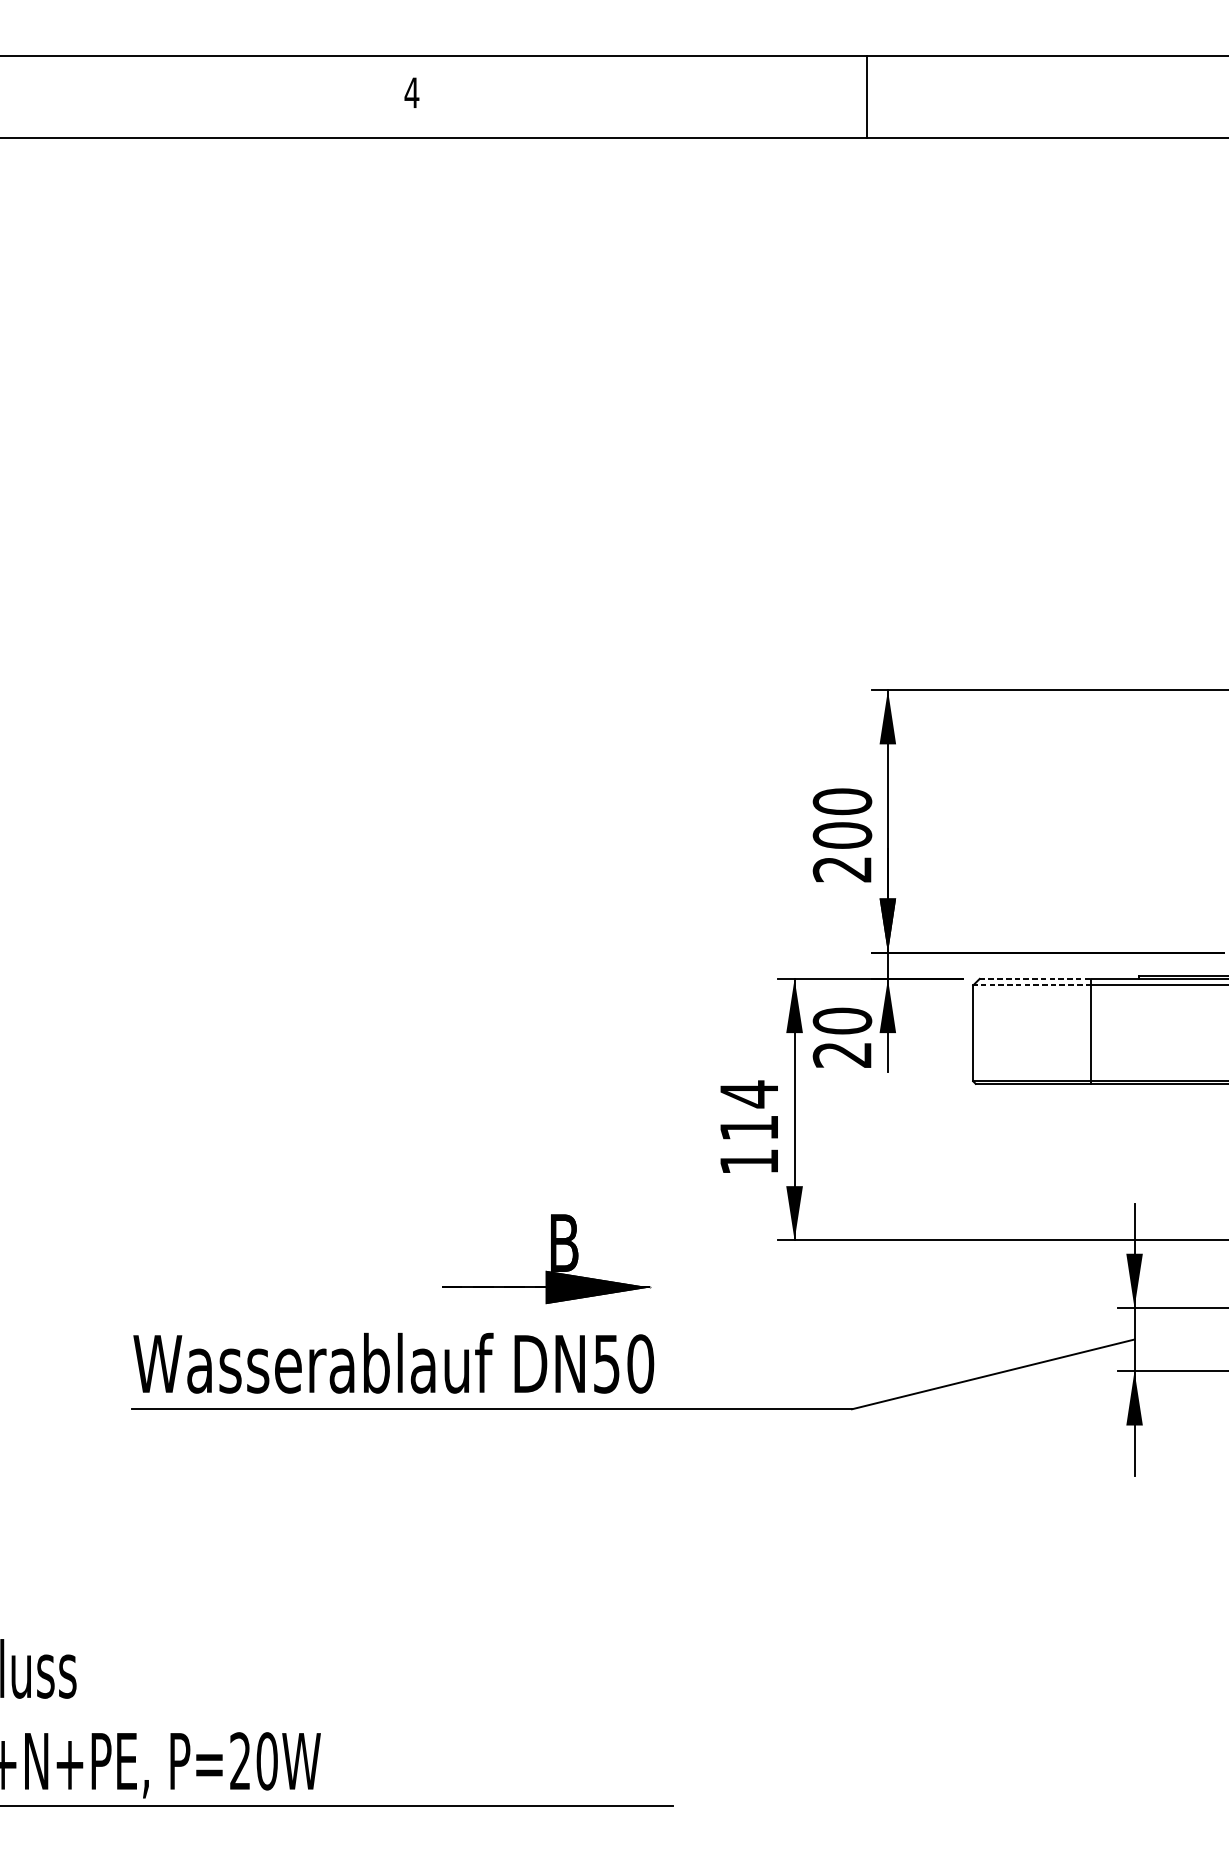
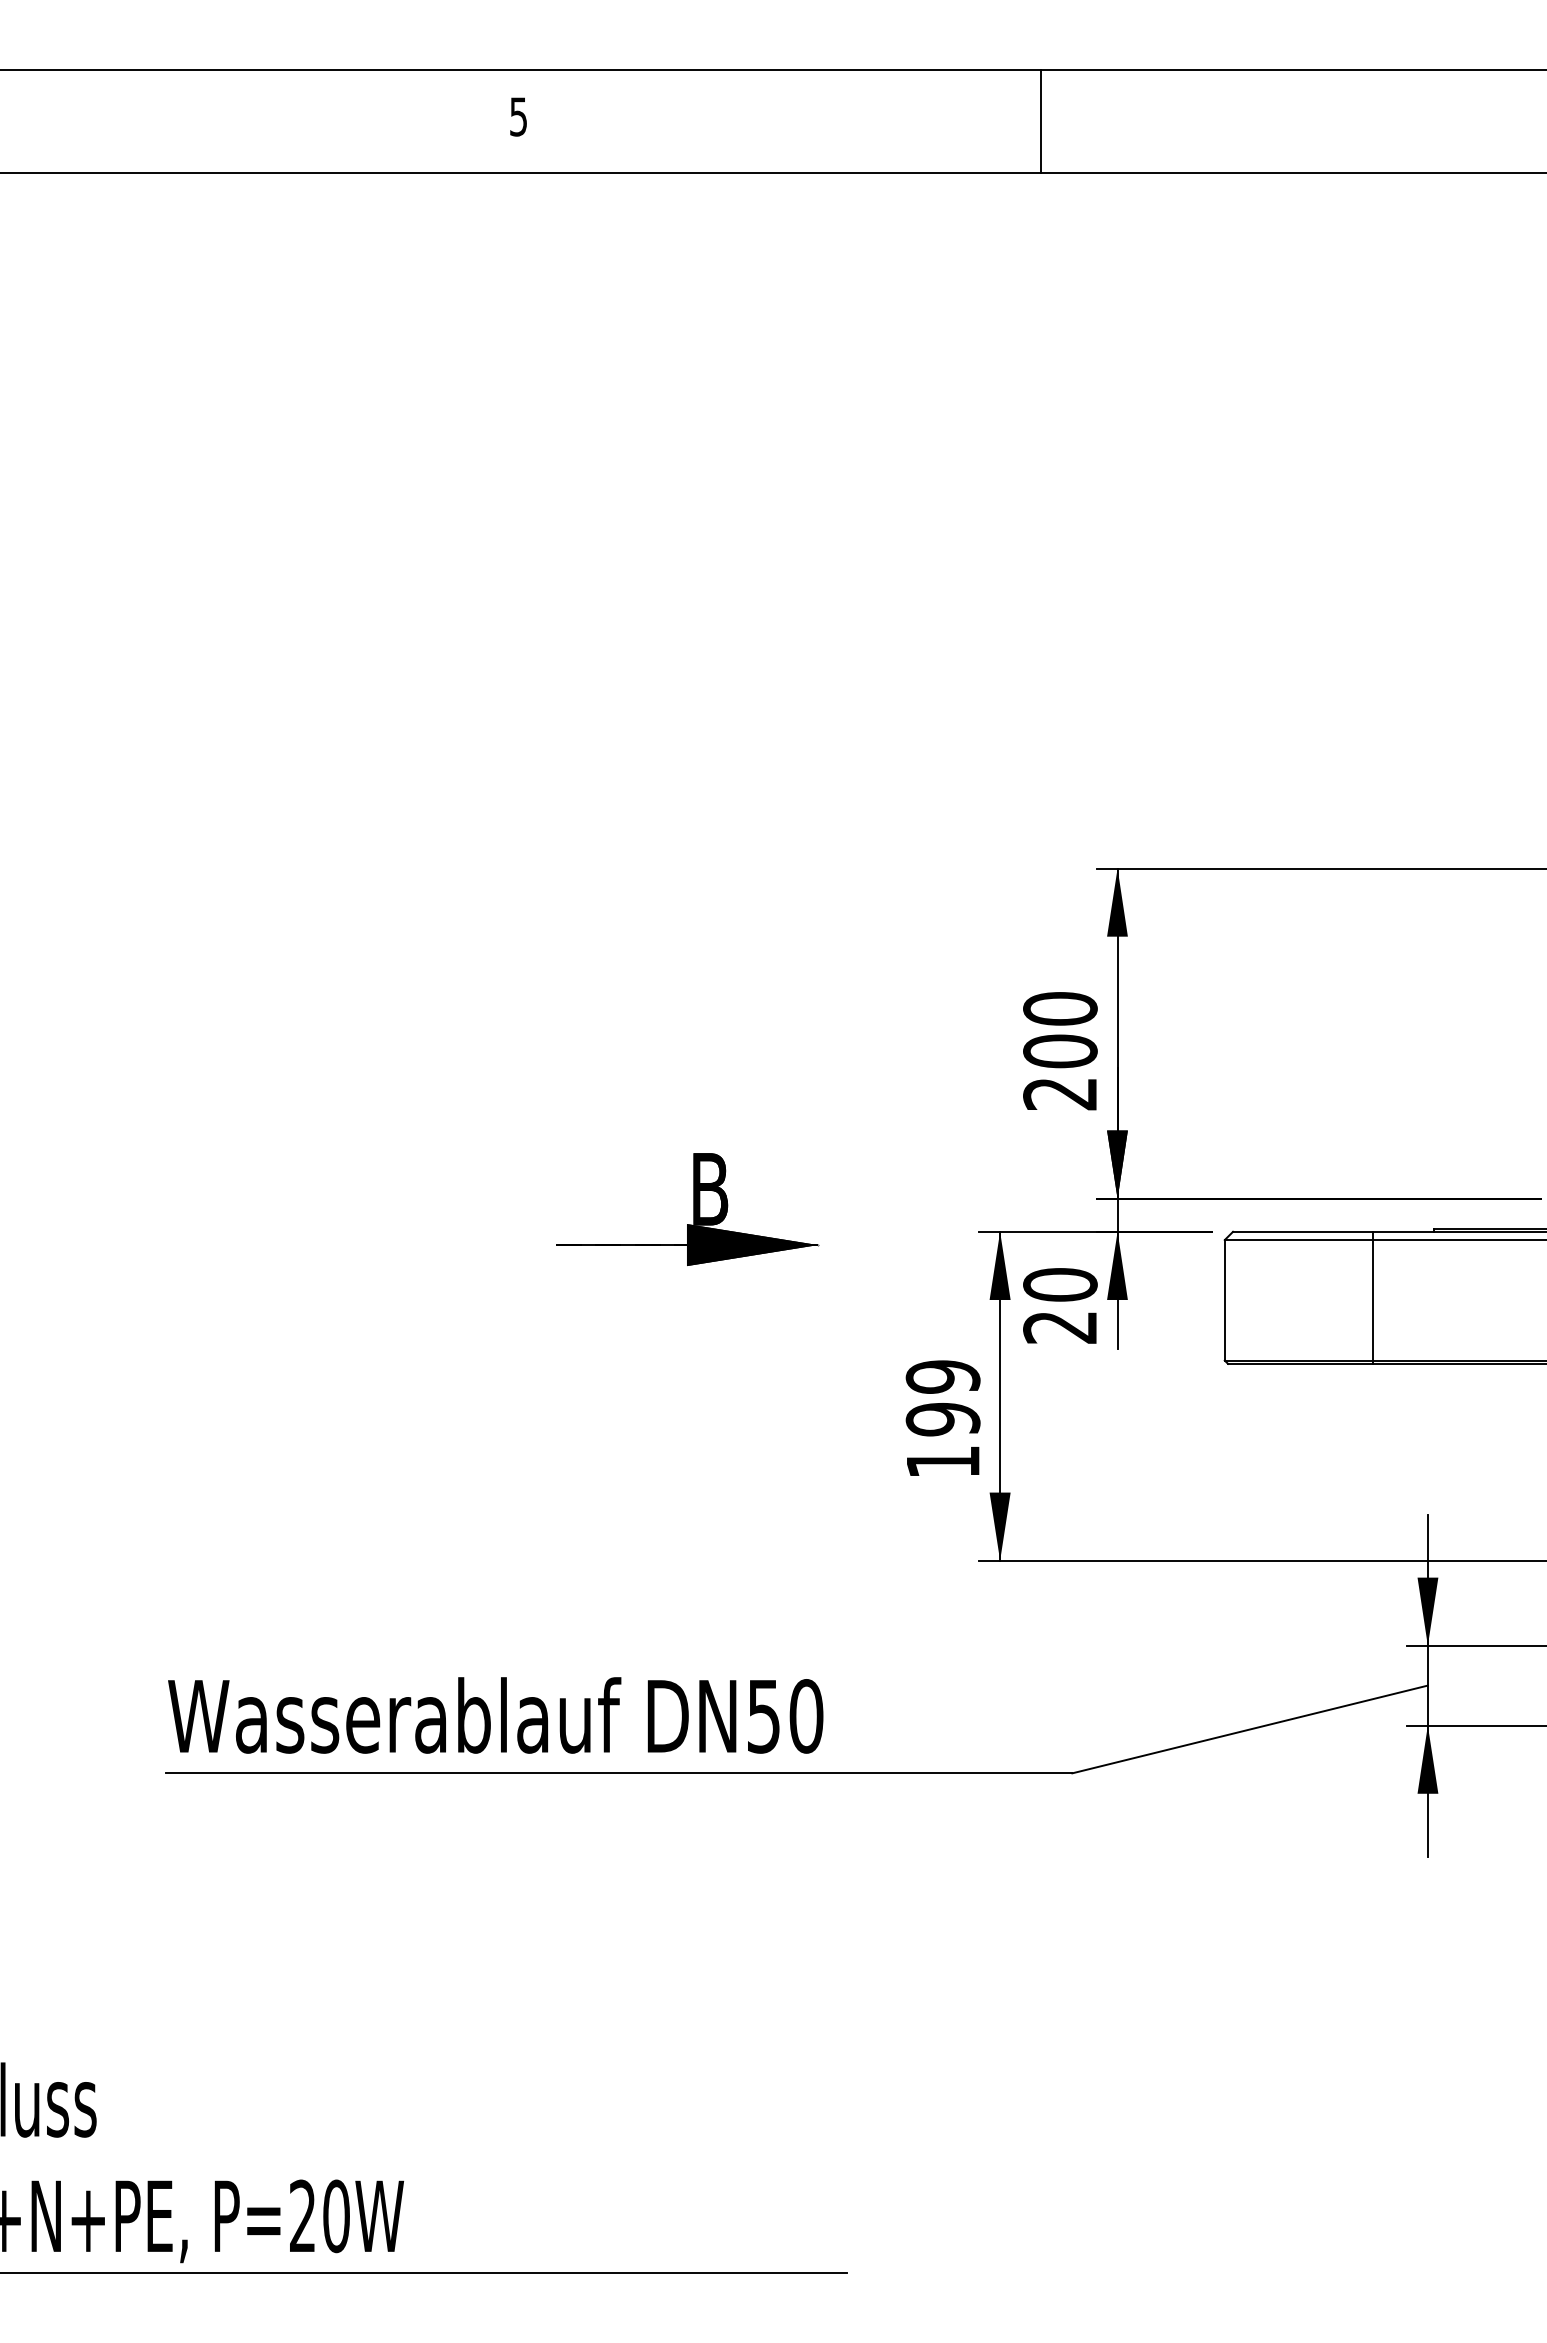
text: (411, 92) -> (518, 116), 4 -> 5
line: (866, 96) -> (1040, 121), moved
line: (1035, 978) -> (1303, 1231), dashed -> solid
line: (1031, 985) -> (1298, 1240), dashed -> solid
text: (748, 1110) -> (942, 1397), 114 -> 199
part: (546, 1259) -> (687, 1209), moved

